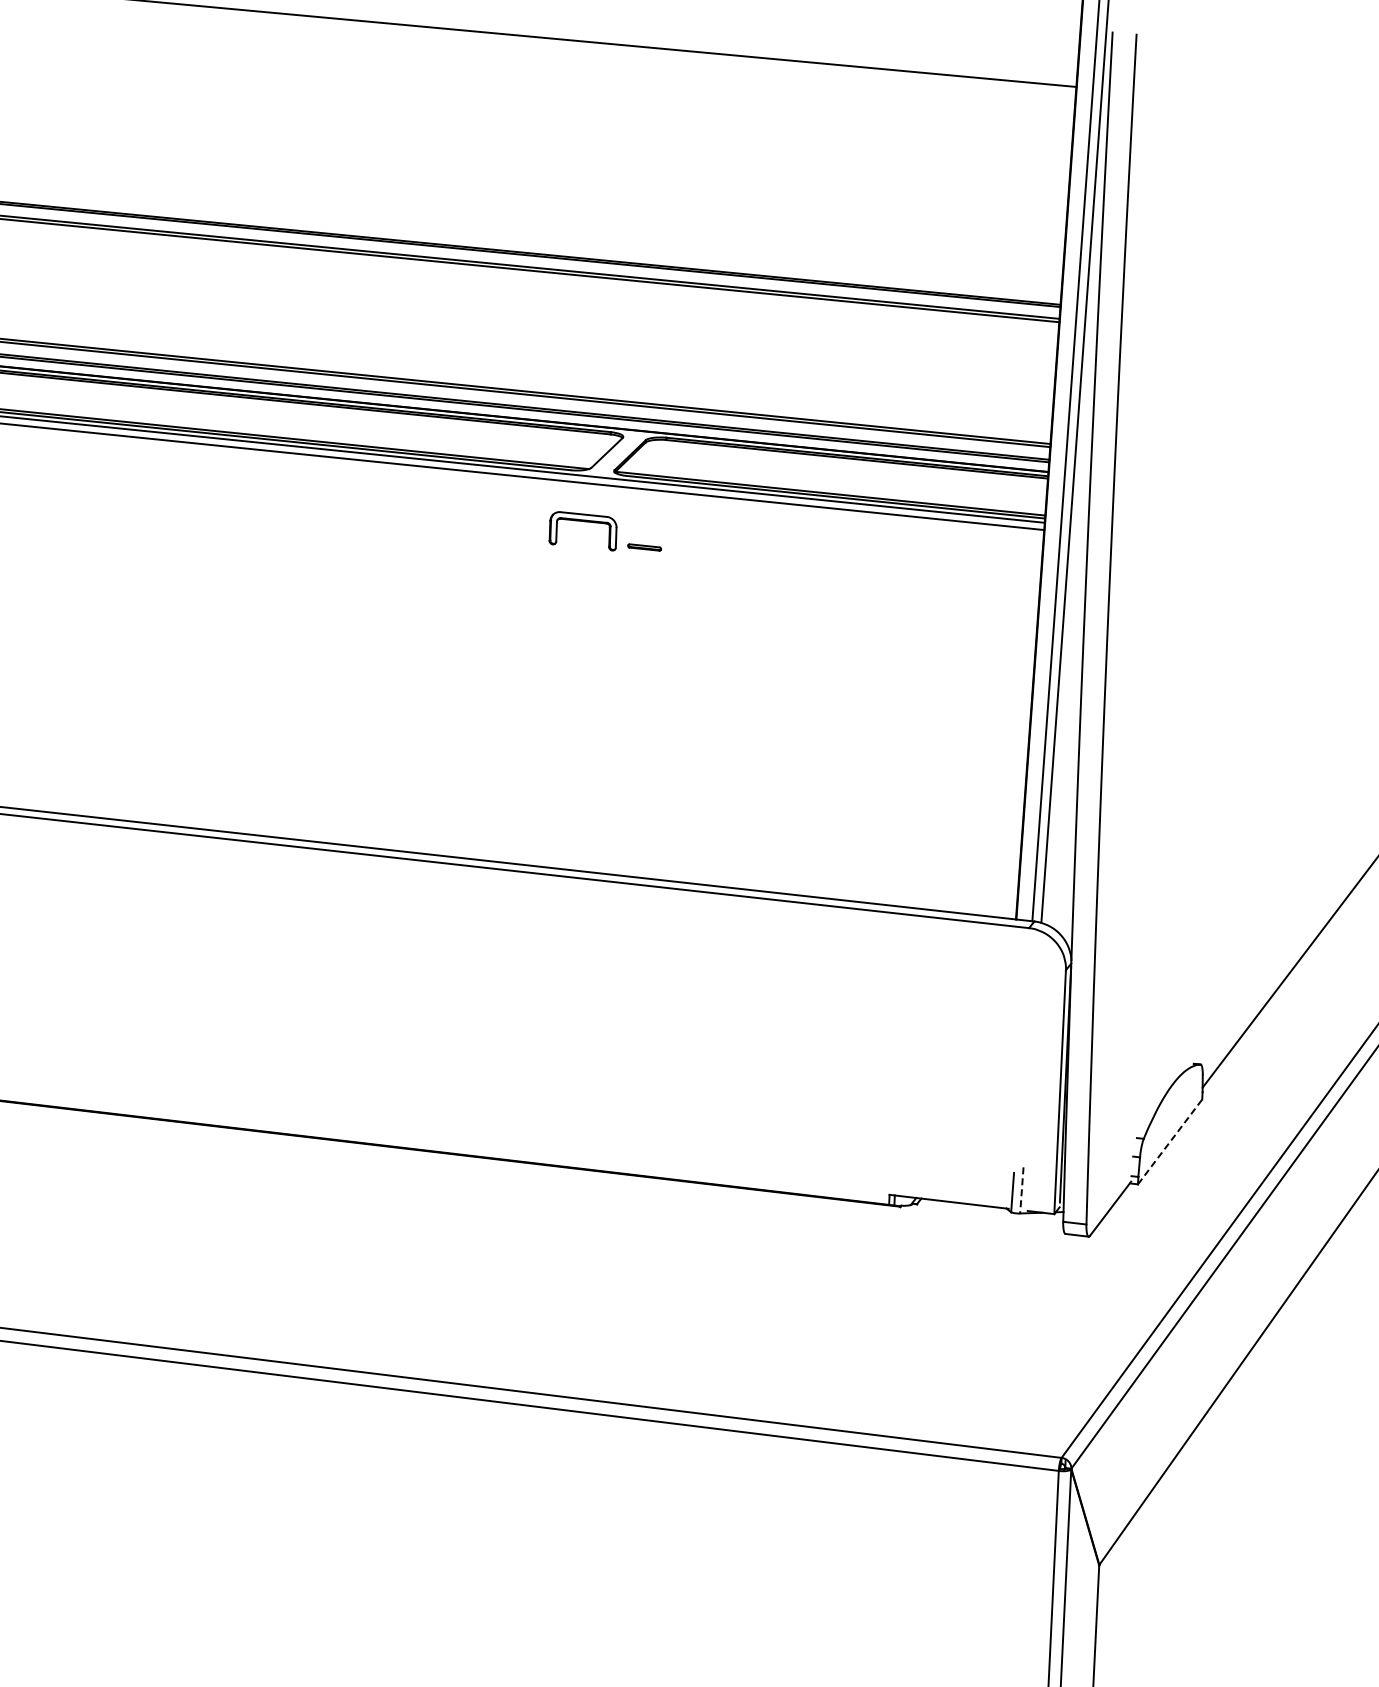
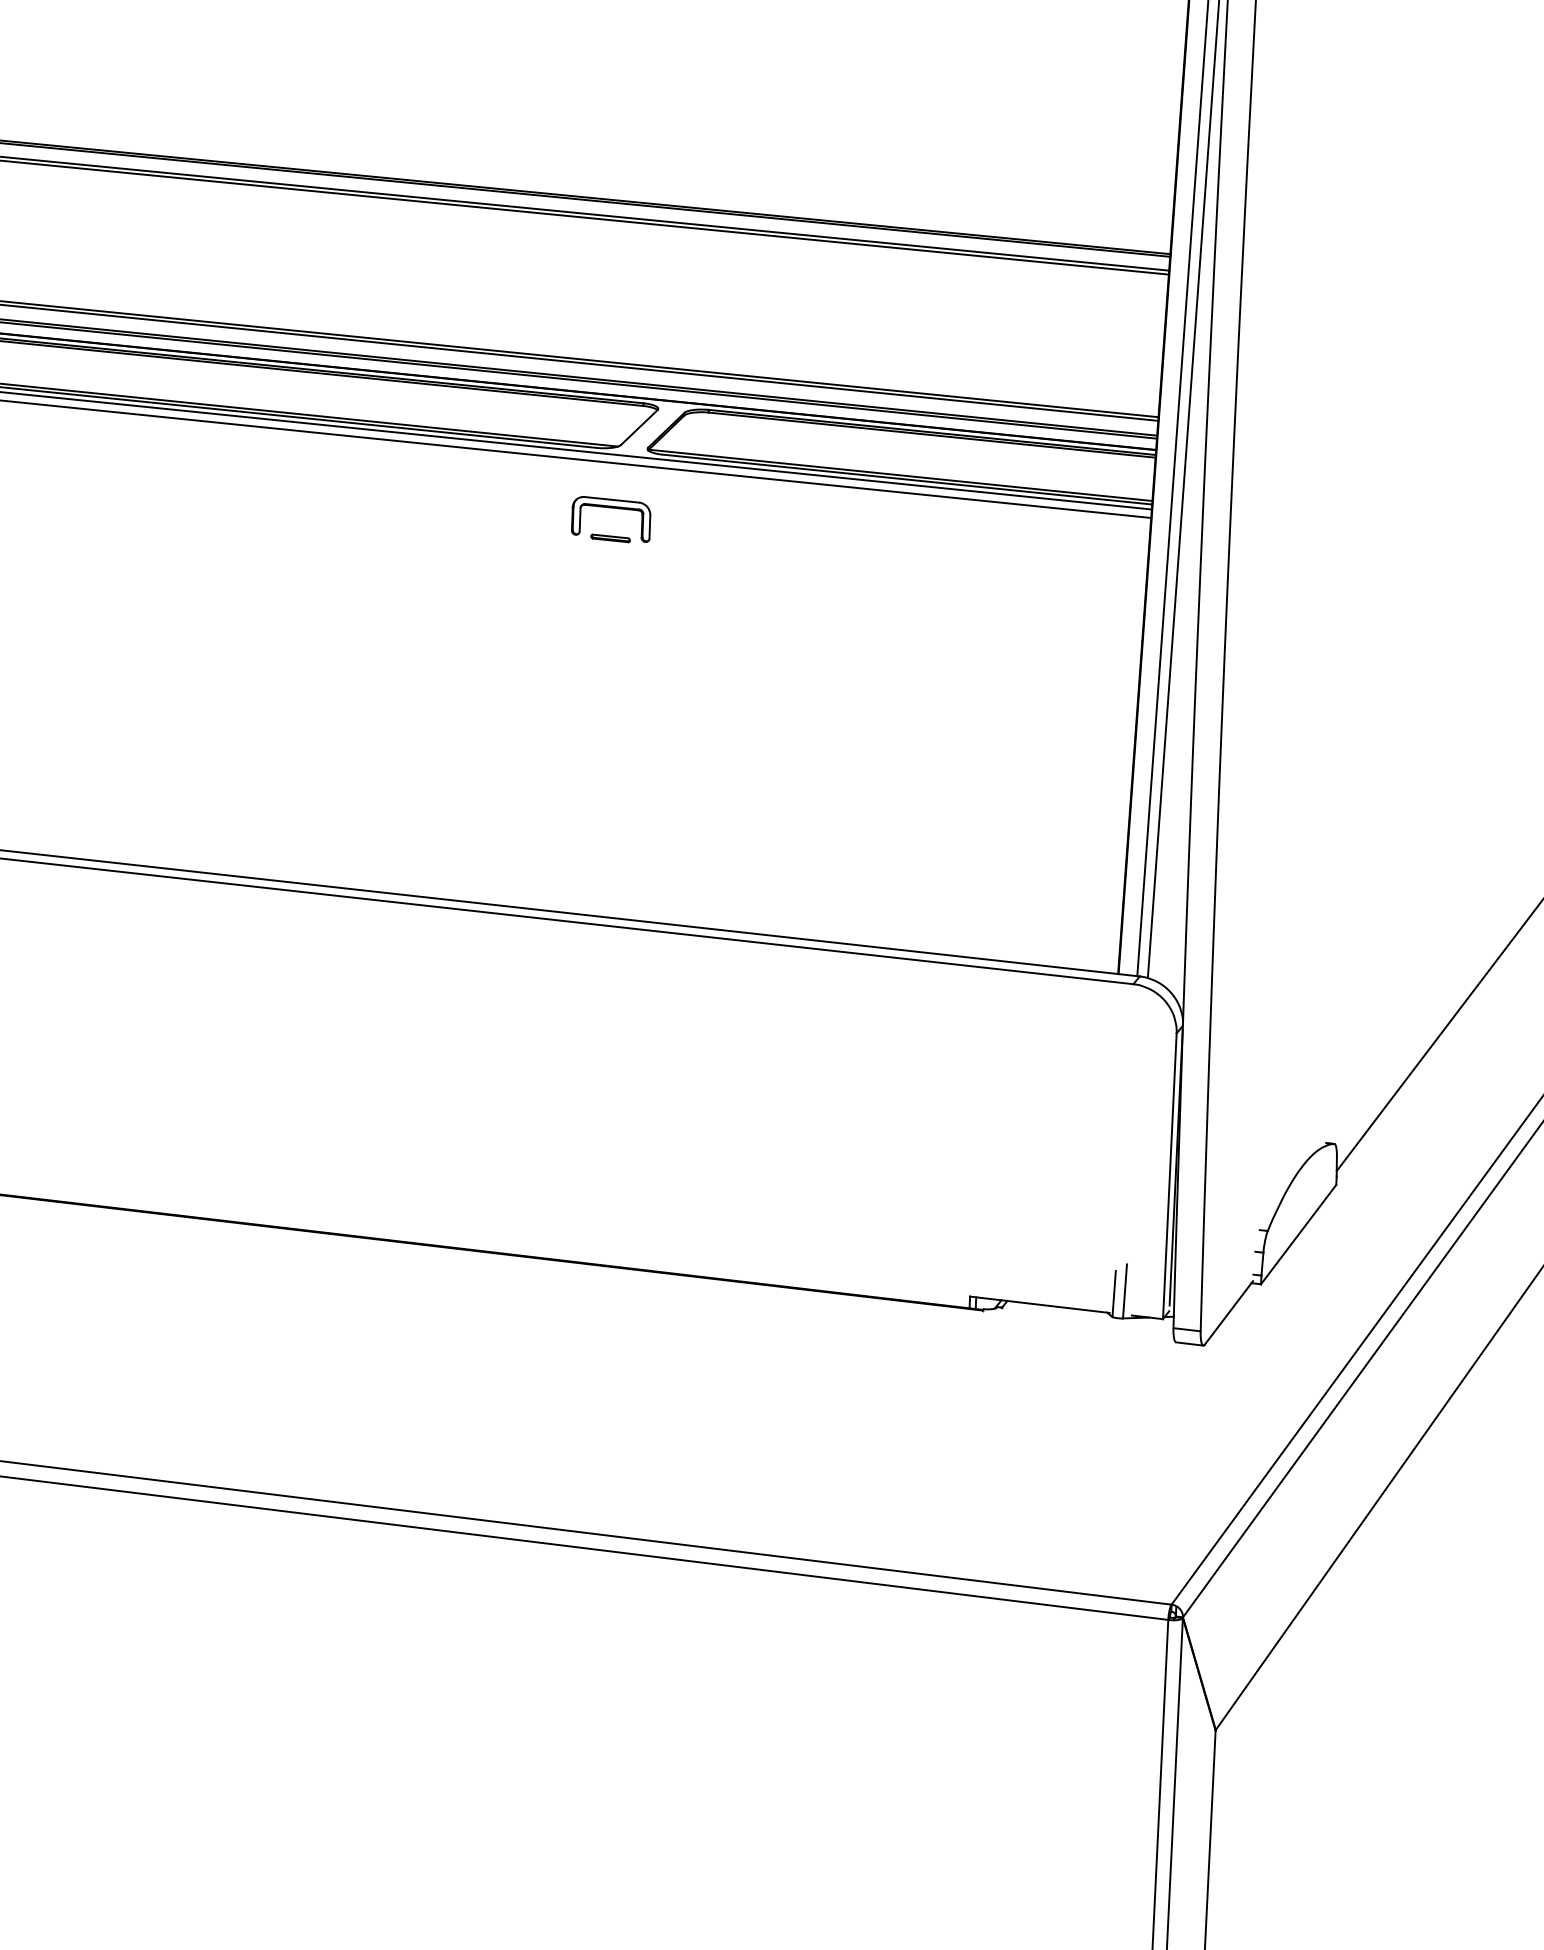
part: (644, 547) -> (610, 538), moved
line: (1170, 1141) -> (1299, 1234), dashed -> solid
line: (1021, 1190) -> (1124, 1291), dashed -> solid

